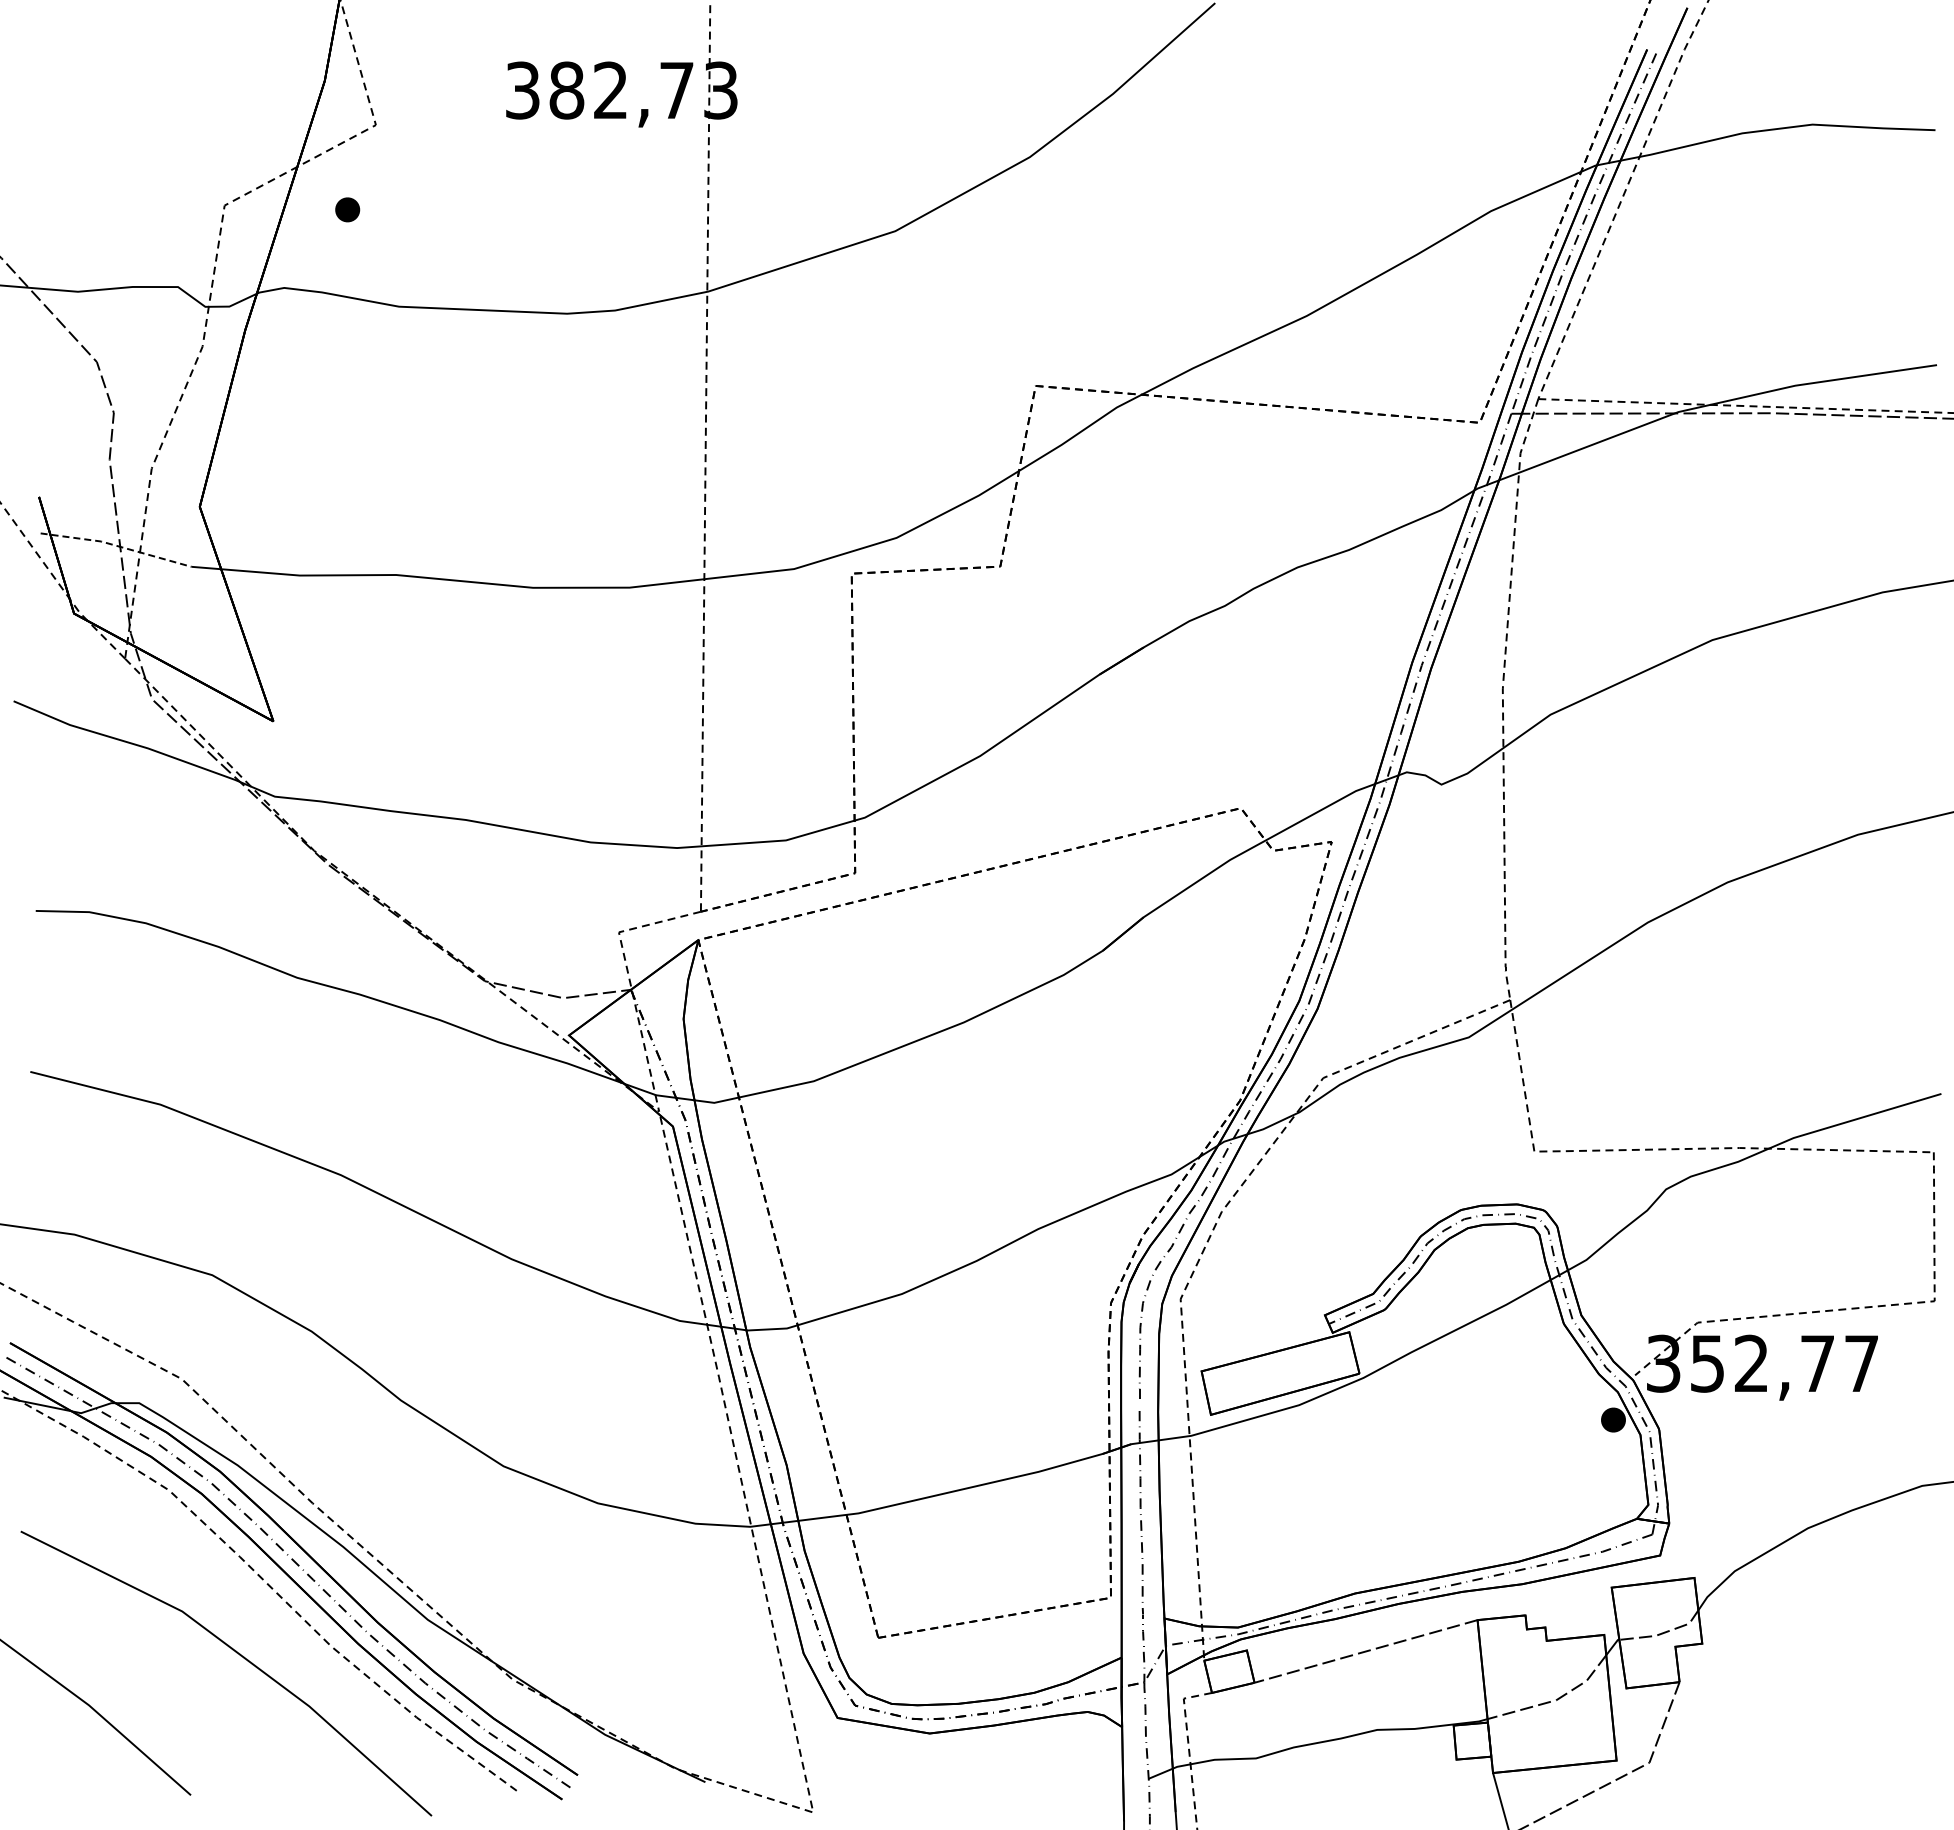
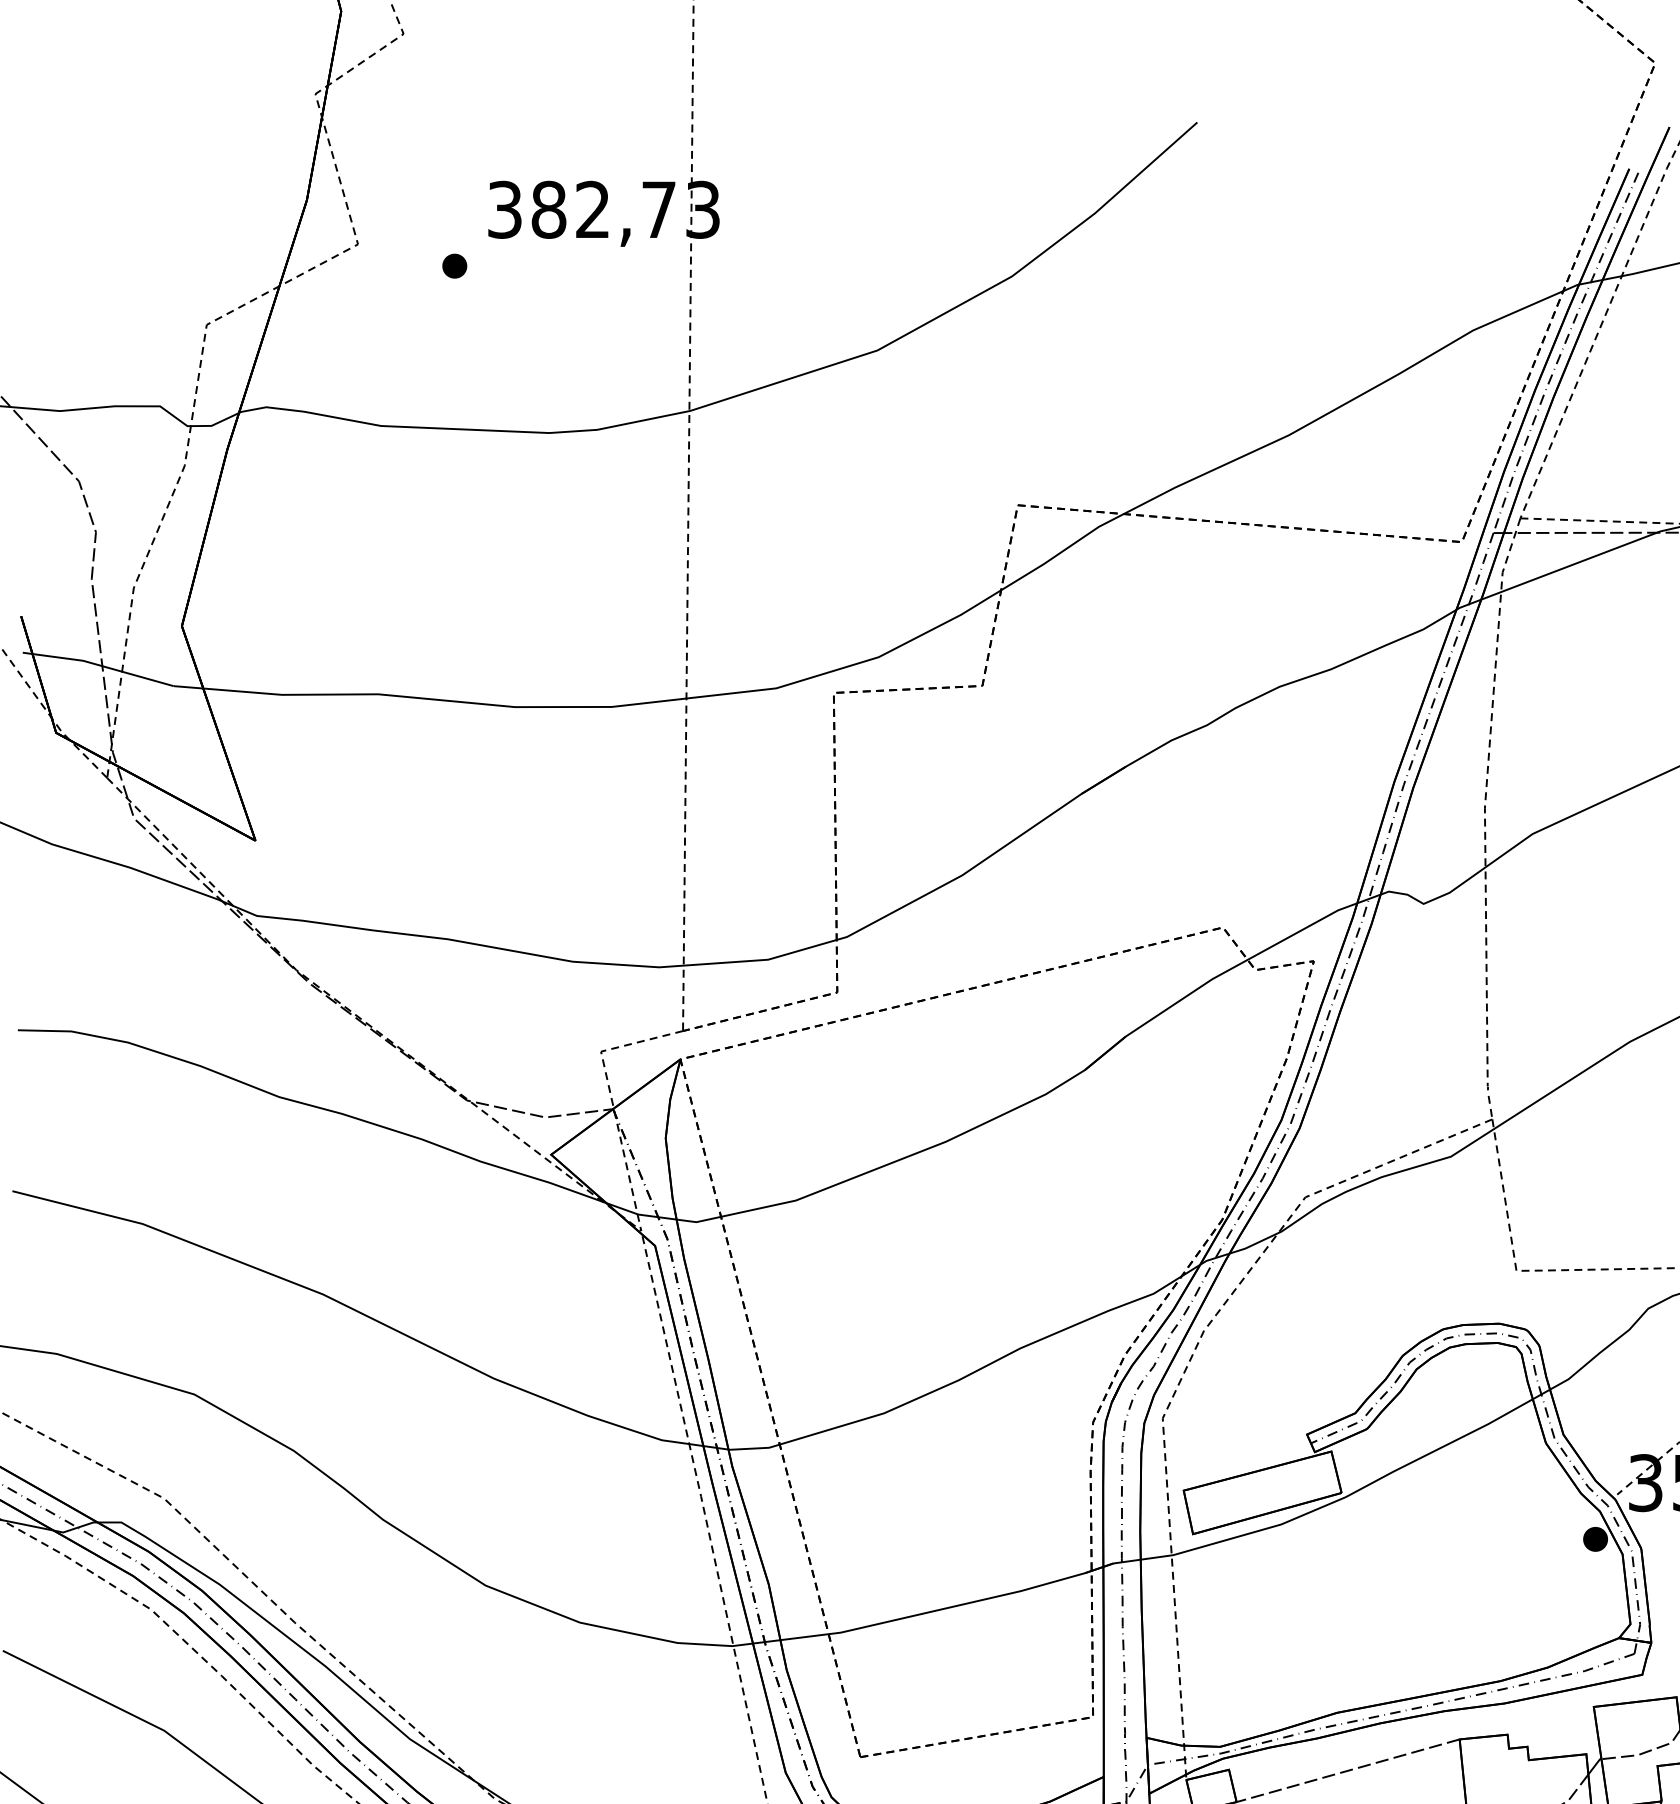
part: (347, 209) -> (454, 265), moved
line: (116, 545) -> (98, 664), dashed -> solid

